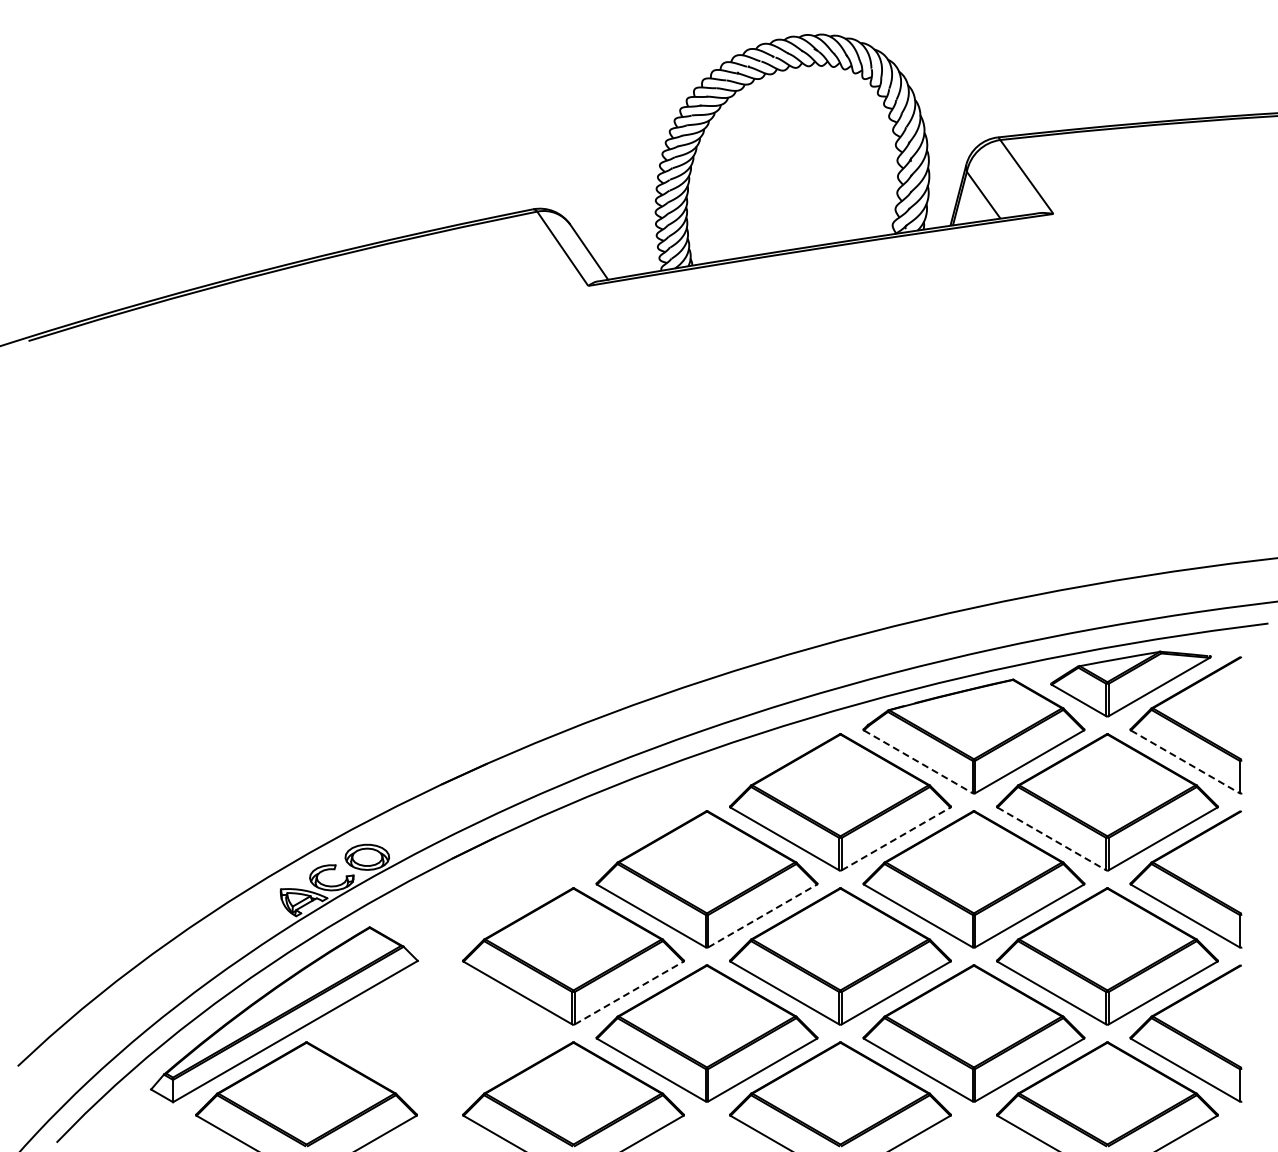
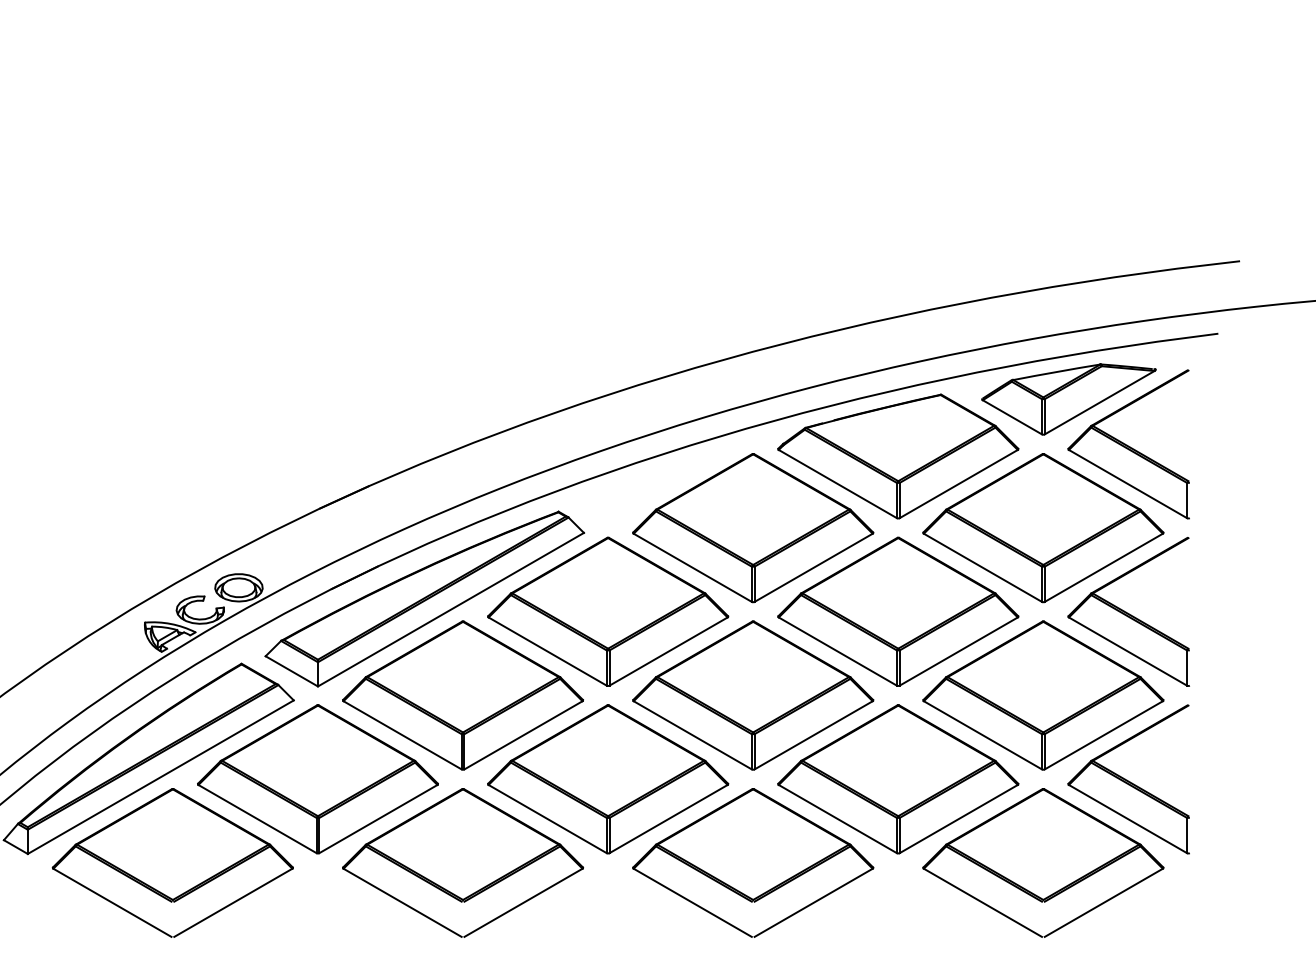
line: (918, 761) -> (838, 483), dashed -> solid
line: (1185, 761) -> (1128, 483), dashed -> solid
line: (896, 838) -> (814, 567), dashed -> solid
line: (1051, 838) -> (982, 567), dashed -> solid
part: (537, 867) -> (423, 598), added
line: (762, 915) -> (668, 651), dashed -> solid
line: (629, 993) -> (523, 735), dashed -> solid
part: (439, 1033) -> (317, 779), added

